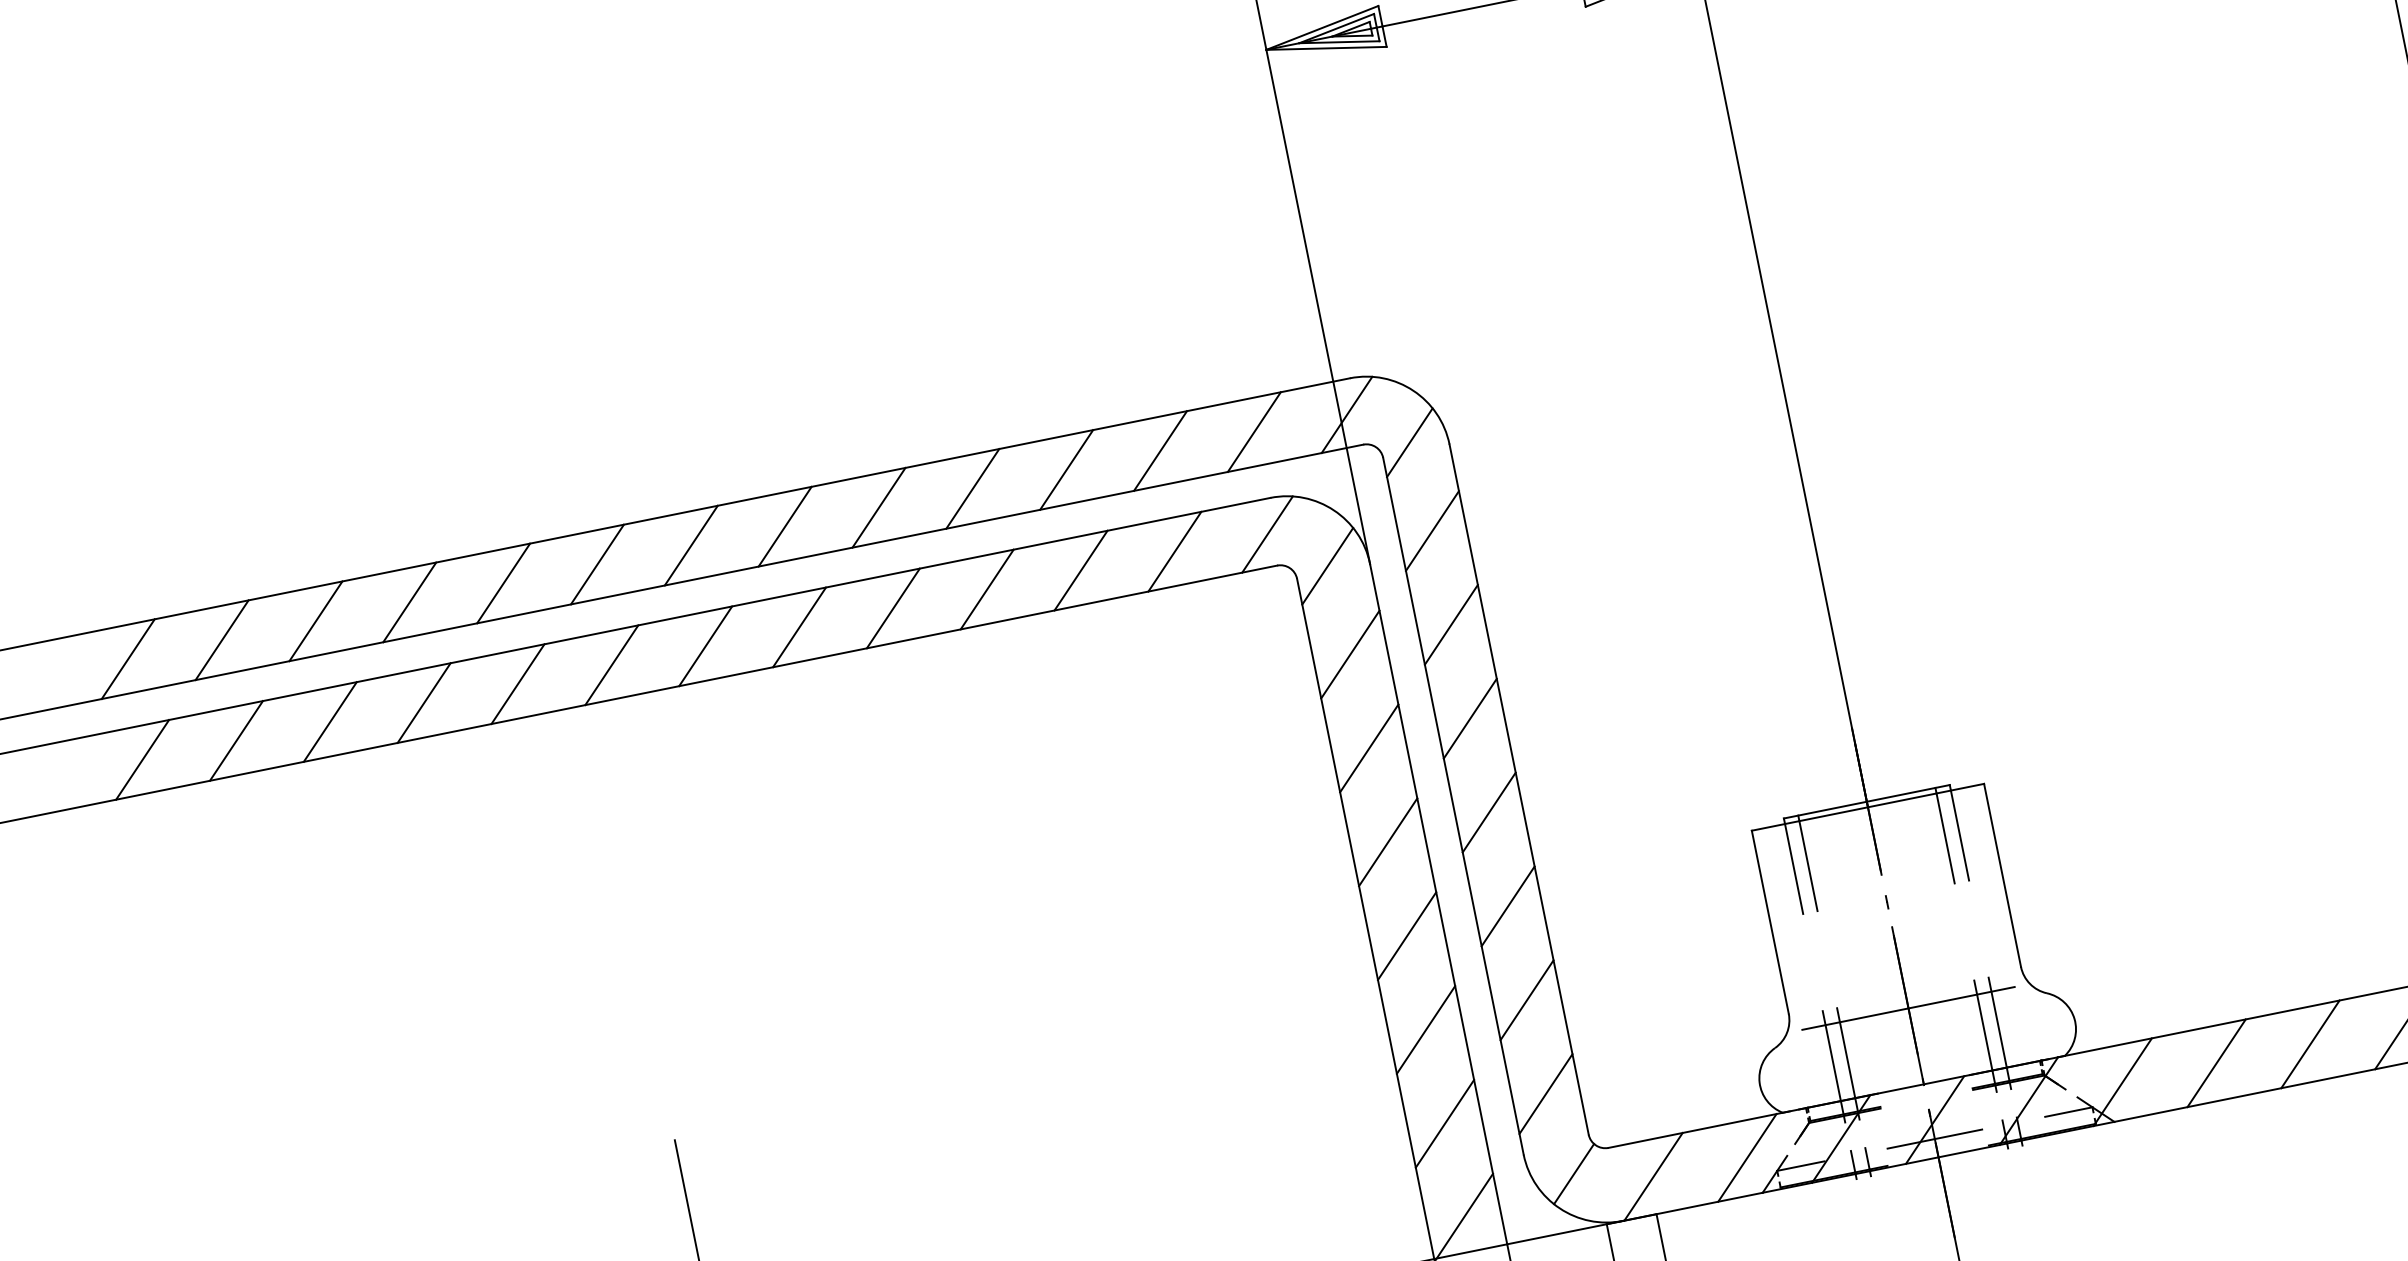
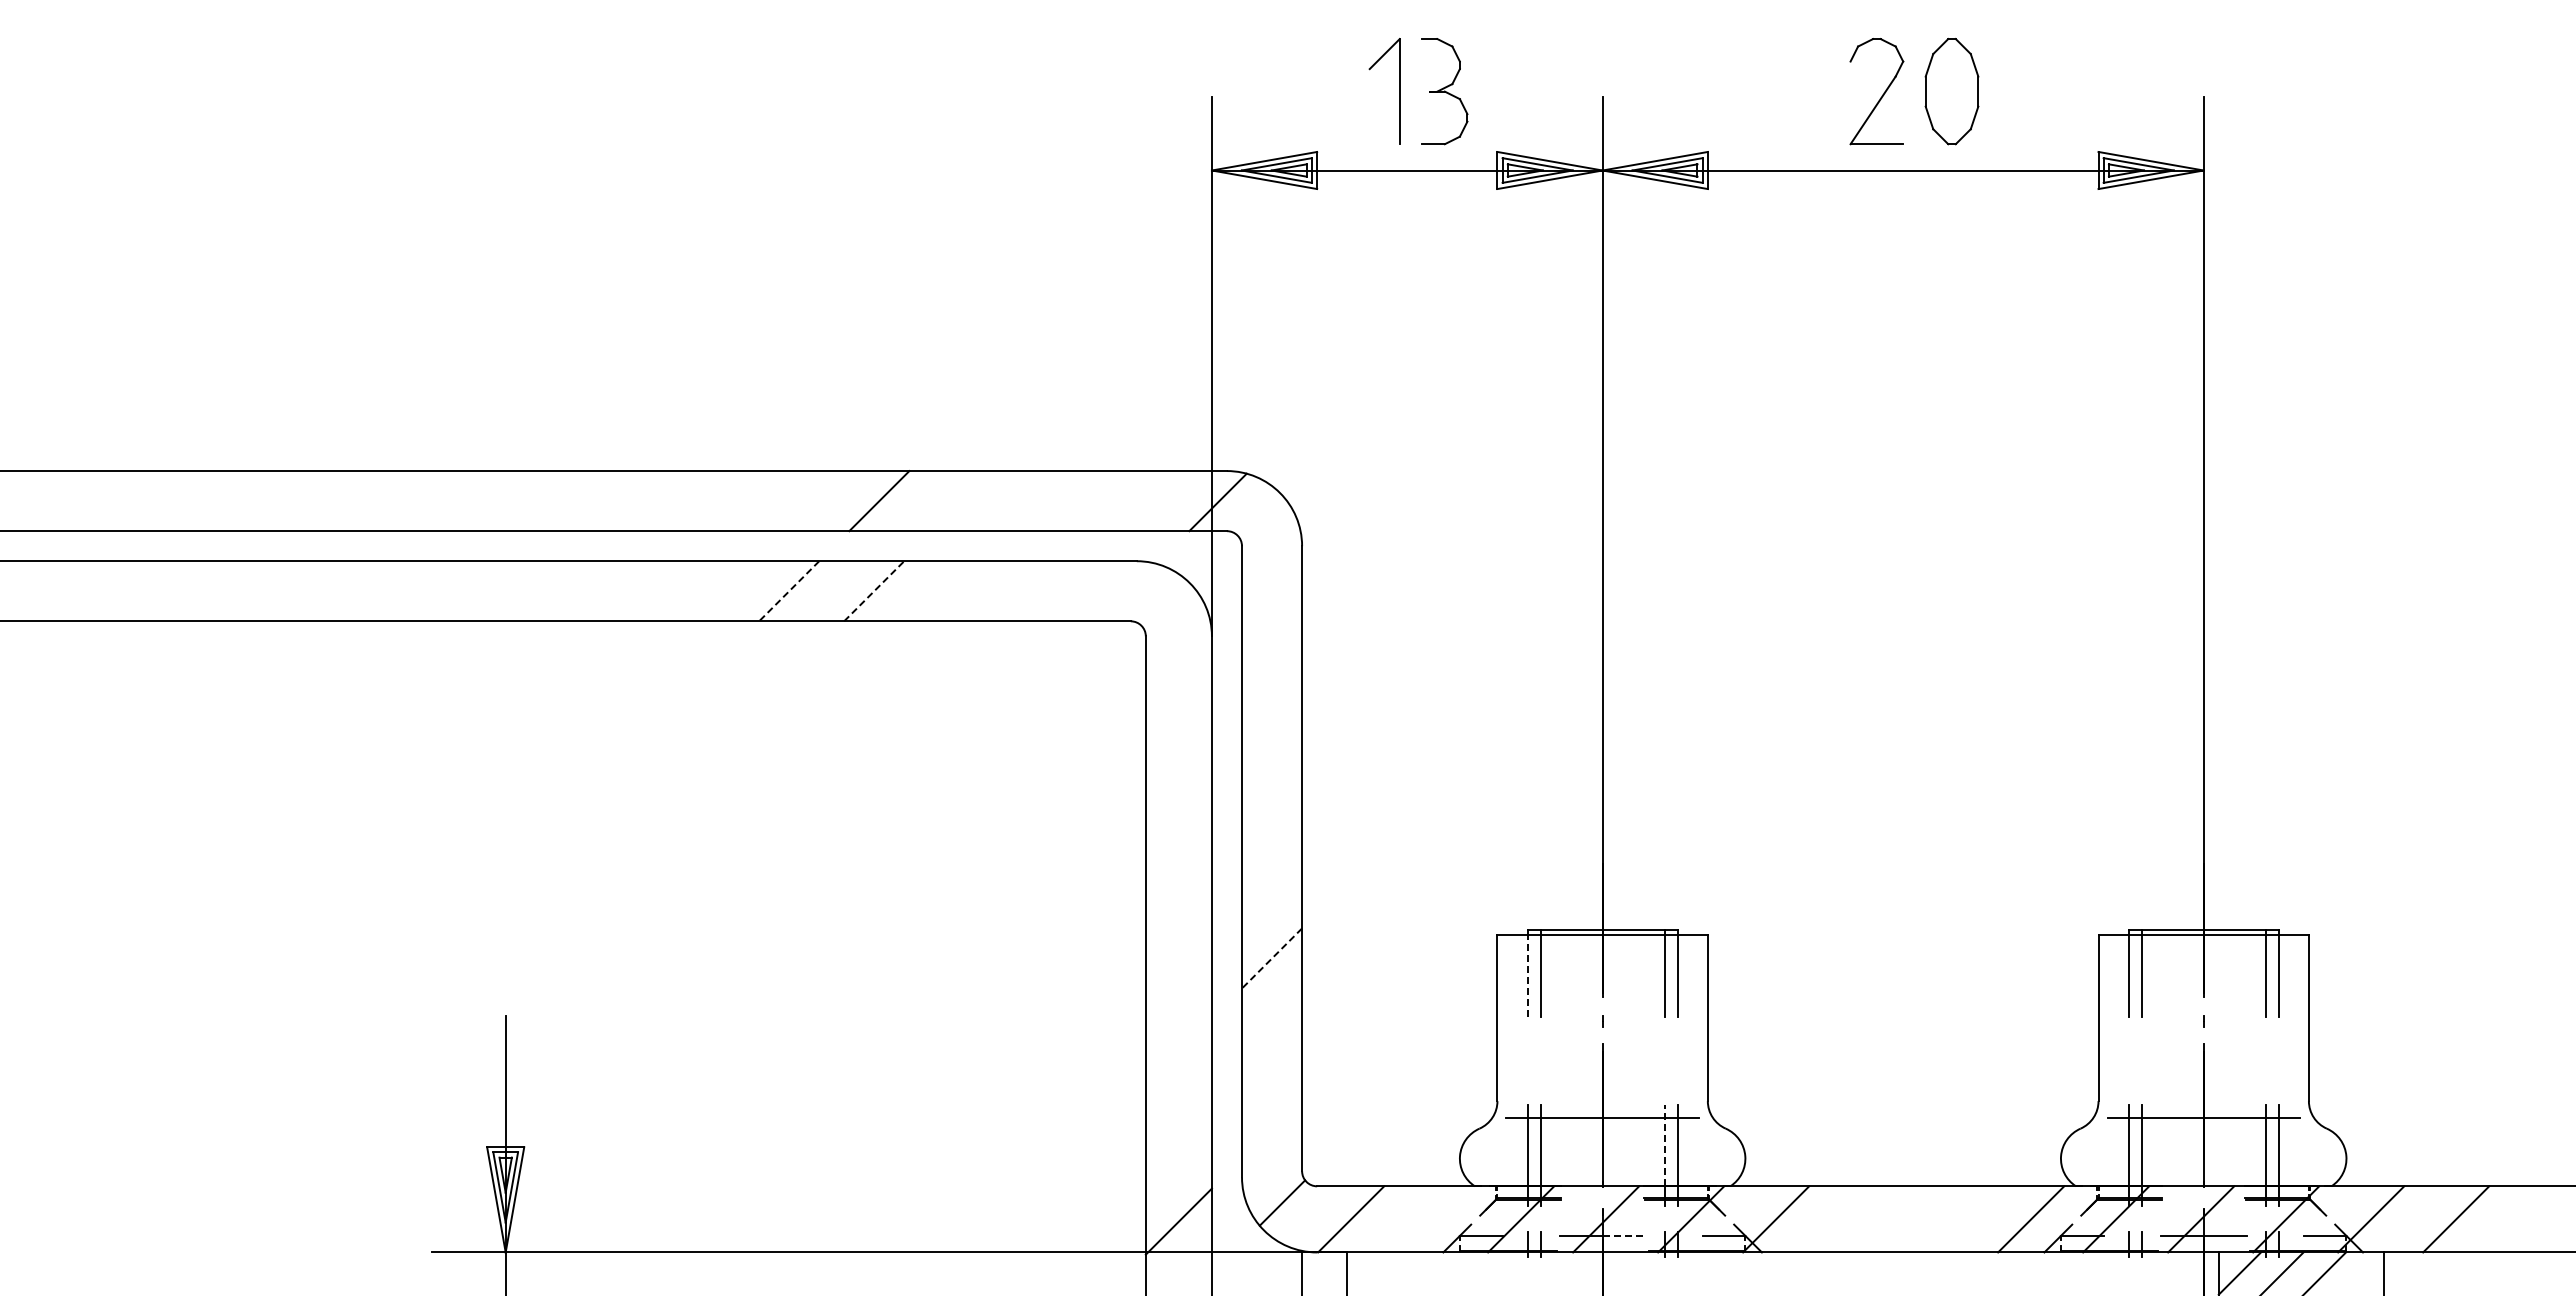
line: (1254, 432) -> (1134, 501), removed
line: (1409, 442) -> (1267, 537), removed
line: (1160, 451) -> (1049, 501), removed
line: (1066, 470) -> (964, 501), removed
line: (879, 508) -> (794, 501), removed
line: (785, 527) -> (709, 501), removed
line: (1432, 530) -> (1272, 618), removed
line: (1267, 534) -> (1127, 592), removed
line: (691, 546) -> (624, 501), removed
line: (1175, 551) -> (1044, 591), removed
line: (597, 564) -> (539, 501), removed
line: (1327, 566) -> (1174, 630), removed
line: (1081, 570) -> (959, 591), removed
line: (503, 583) -> (454, 501), removed
line: (987, 589) -> (874, 591), solid -> dashed
line: (410, 602) -> (369, 501), removed
line: (893, 608) -> (789, 591), solid -> dashed
line: (316, 621) -> (284, 501), removed
line: (1451, 624) -> (1272, 703), removed
line: (799, 627) -> (704, 591), removed
line: (222, 640) -> (199, 501), removed
line: (706, 646) -> (619, 591), removed
line: (1349, 654) -> (1178, 711), removed
line: (128, 659) -> (114, 501), removed
line: (612, 665) -> (534, 591), removed
line: (518, 684) -> (449, 591), removed
line: (424, 703) -> (364, 591), removed
line: (1470, 718) -> (1272, 788), removed
line: (330, 722) -> (279, 591), removed
line: (236, 741) -> (194, 591), removed
line: (1368, 748) -> (1178, 796), removed
line: (143, 760) -> (109, 591), removed
line: (1489, 812) -> (1272, 873), removed
line: (1387, 842) -> (1178, 881), removed
line: (1794, 869) -> (1527, 976), solid -> dashed
line: (1508, 906) -> (1272, 958), solid -> dashed
line: (1406, 936) -> (1178, 966), removed
line: (1527, 1000) -> (1272, 1043), removed
line: (1983, 1025) -> (1664, 1145), solid -> dashed
line: (1425, 1029) -> (1178, 1051), removed
line: (2310, 1044) -> (1946, 1219), removed
line: (2216, 1063) -> (1861, 1219), removed
line: (1546, 1093) -> (1272, 1128), removed
line: (1444, 1123) -> (1178, 1136), removed
line: (1958, 1133) -> (1624, 1235), solid -> dashed
line: (1747, 1157) -> (1436, 1219), removed

